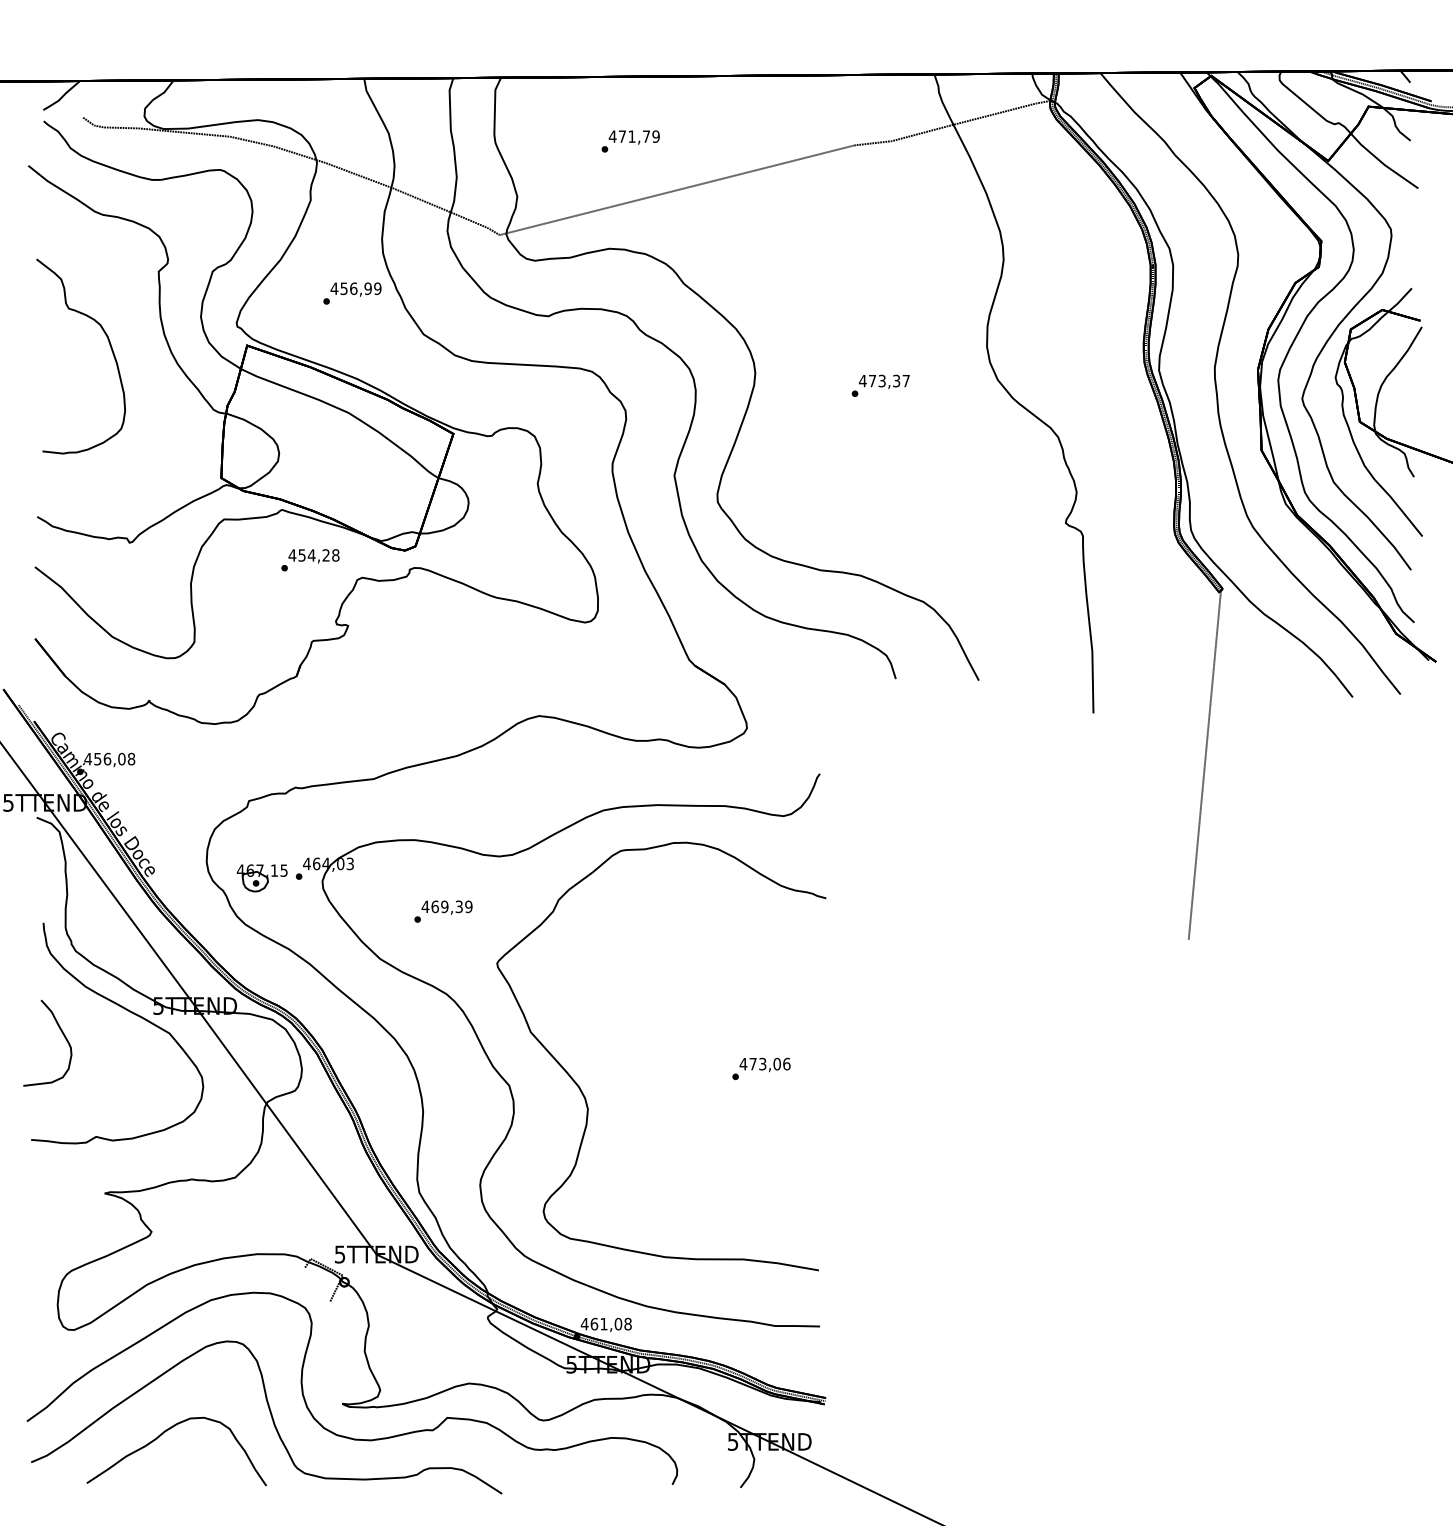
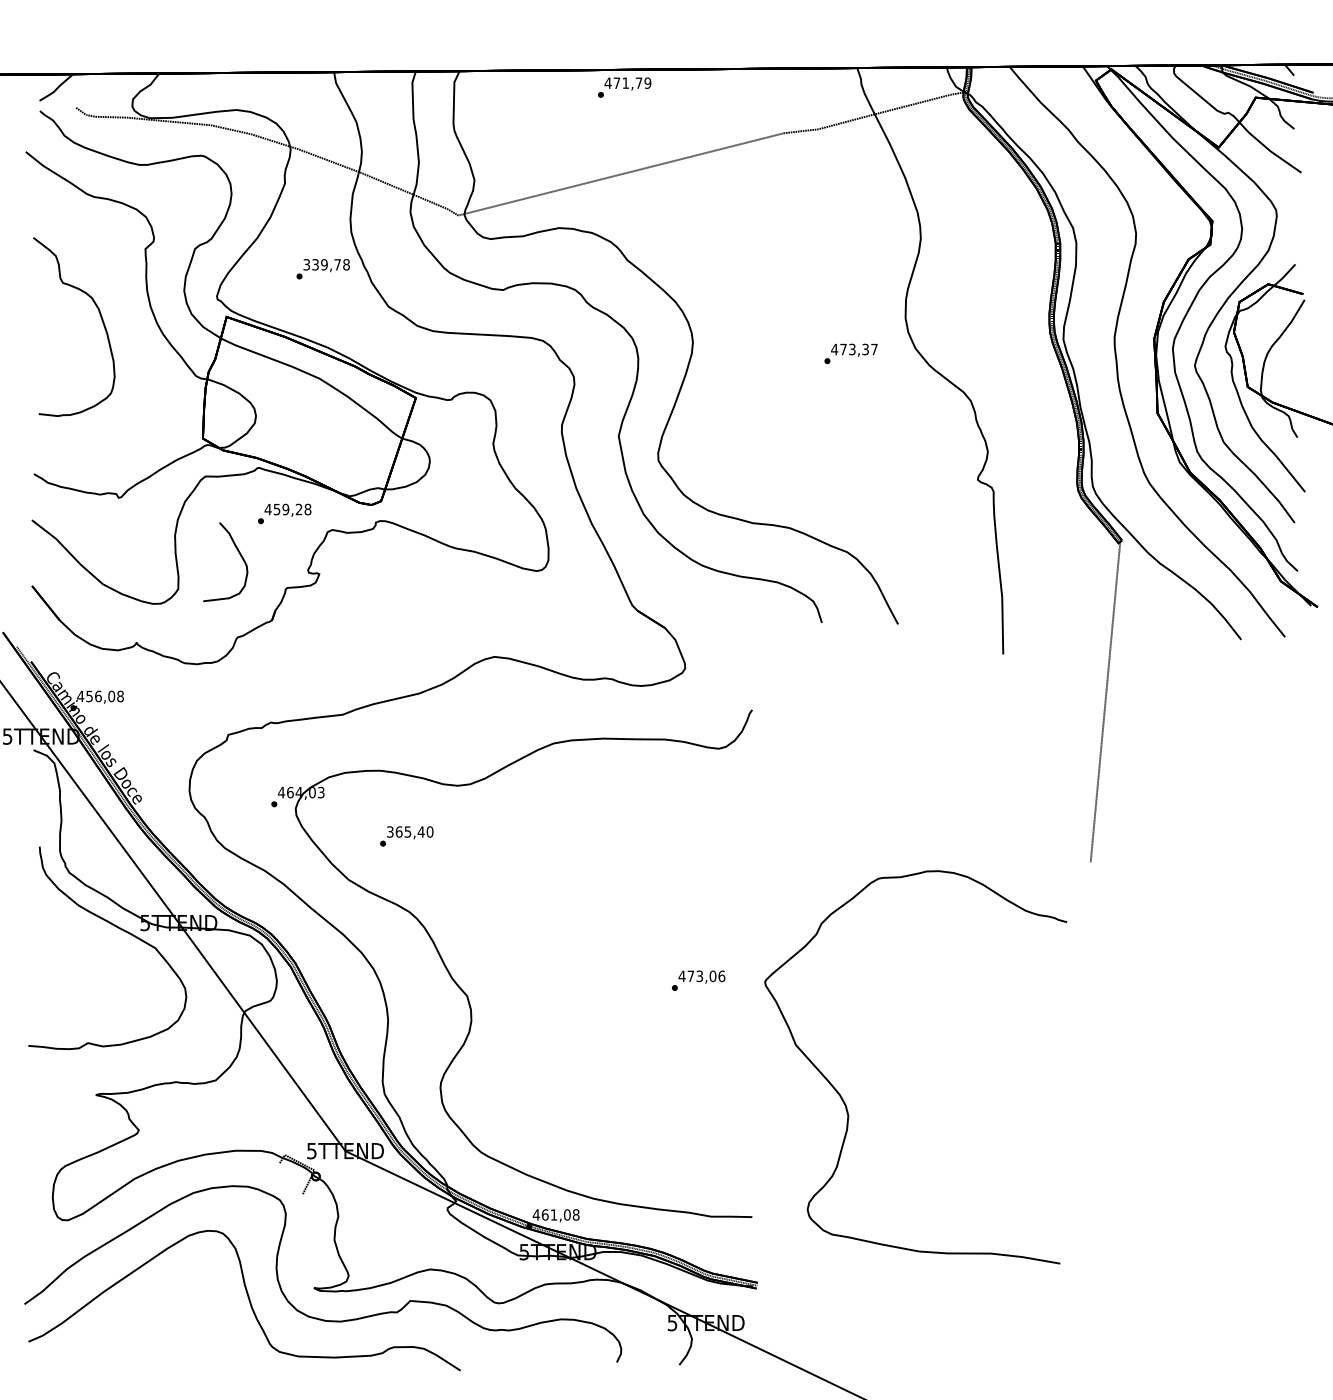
text: (630, 141) -> (624, 87), moved
text: (356, 288) -> (326, 264), 456,99 -> 339,78
text: (880, 385) -> (850, 353), moved
text: (311, 555) -> (285, 509), 454,28 -> 459,28
part: (262, 877) -> (240, 805), removed
text: (446, 906) -> (409, 831), 469,39 -> 365,40
curve: (62, 1034) -> (239, 554), moved
part: (584, 1094) -> (845, 1102), moved
part: (163, 1434) -> (149, 1316), removed

